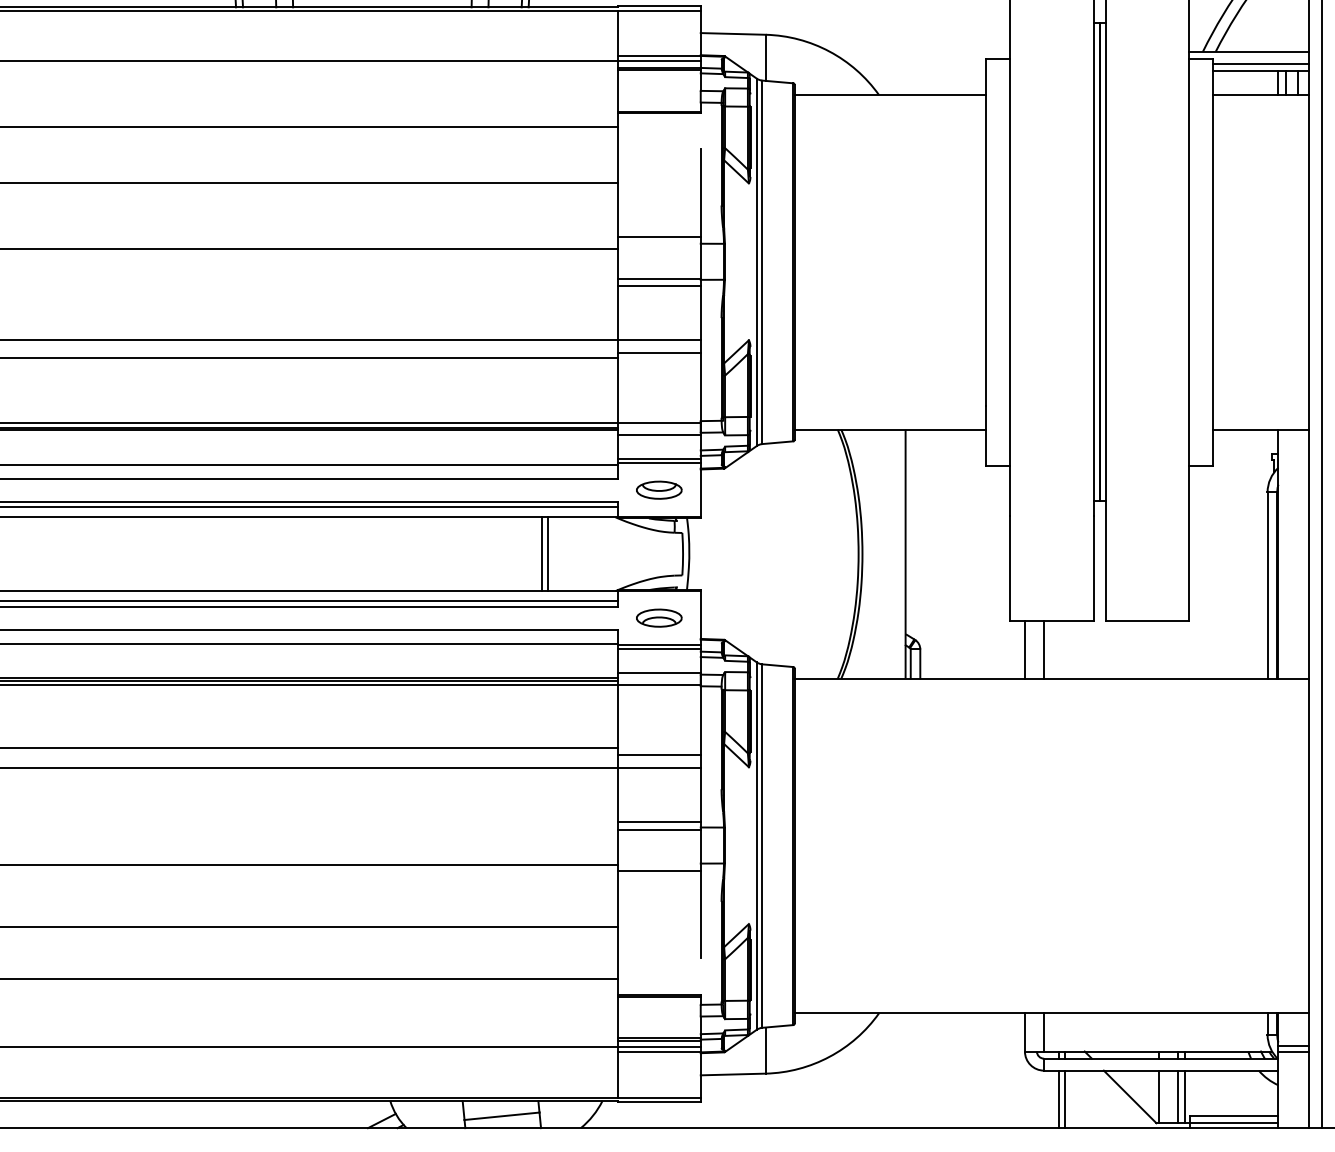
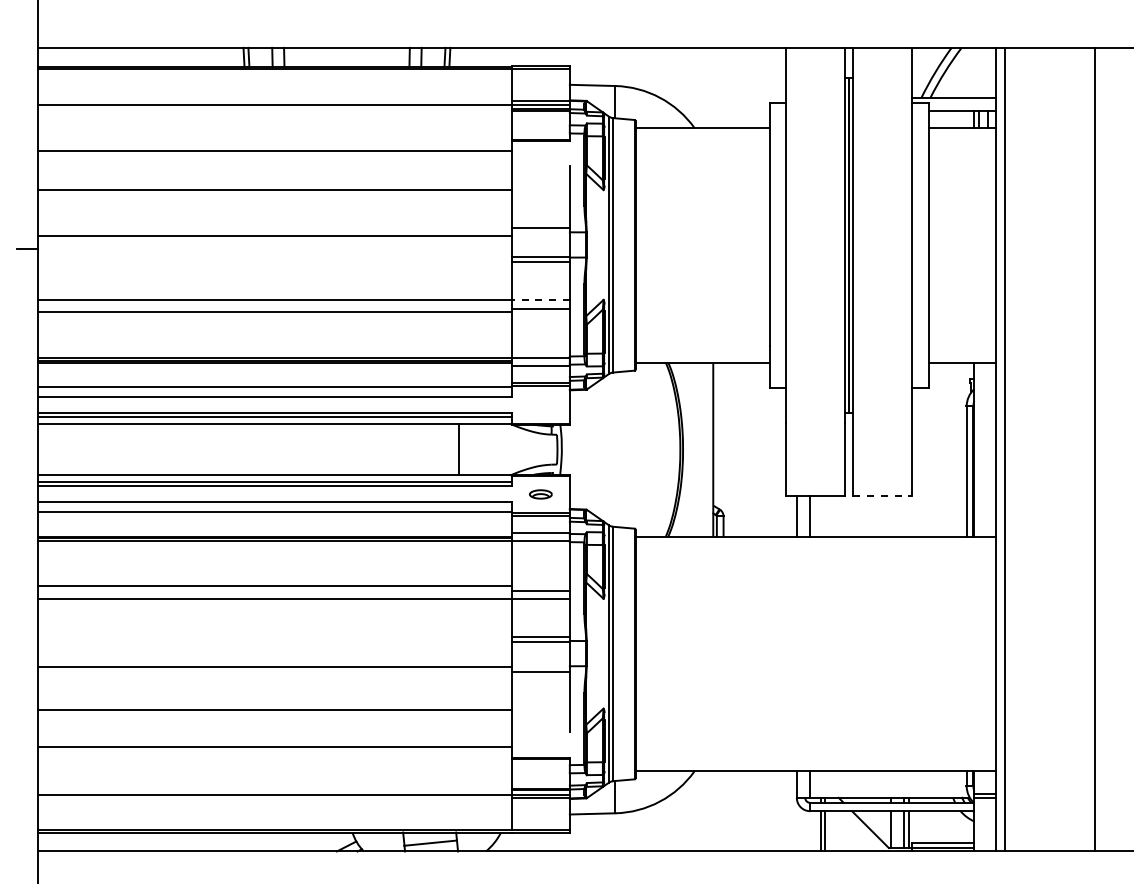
line: (1260, 64) -> (961, 106), removed
line: (658, 339) -> (540, 299), solid -> dashed
part: (658, 489) -> (540, 404), removed
line: (548, 553) -> (463, 449), removed
part: (658, 618) -> (540, 494), size x0.7
line: (1148, 621) -> (883, 496), solid -> dashed

